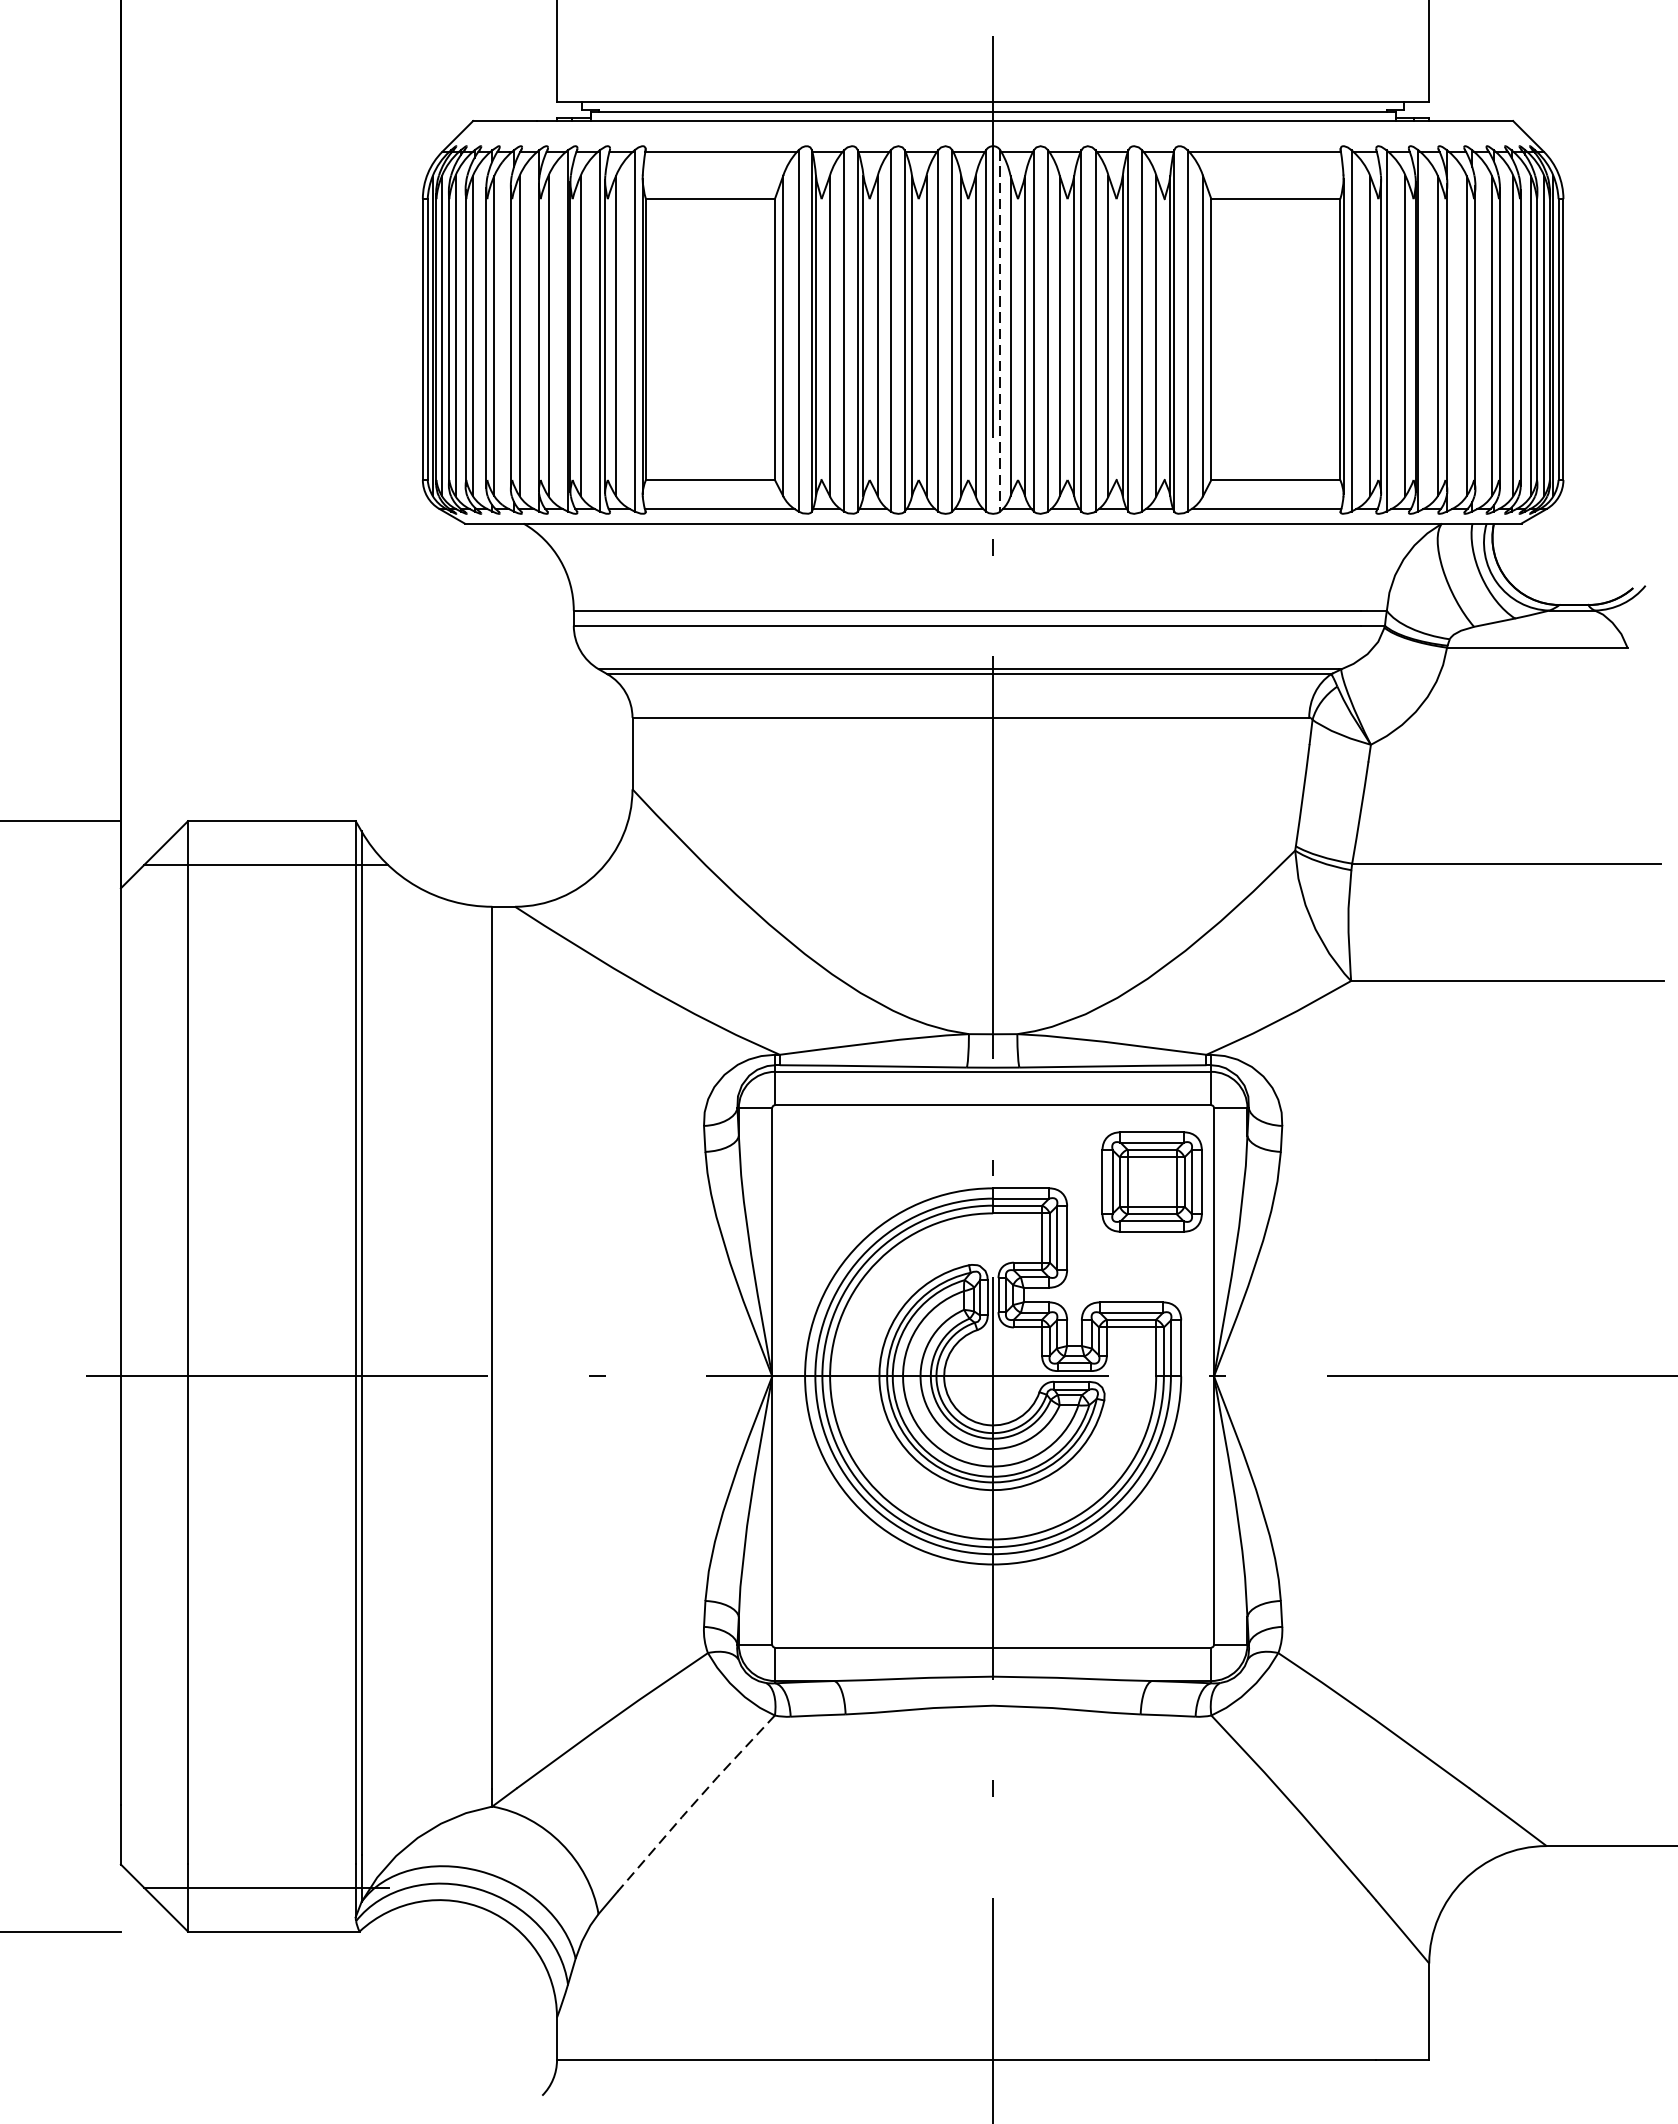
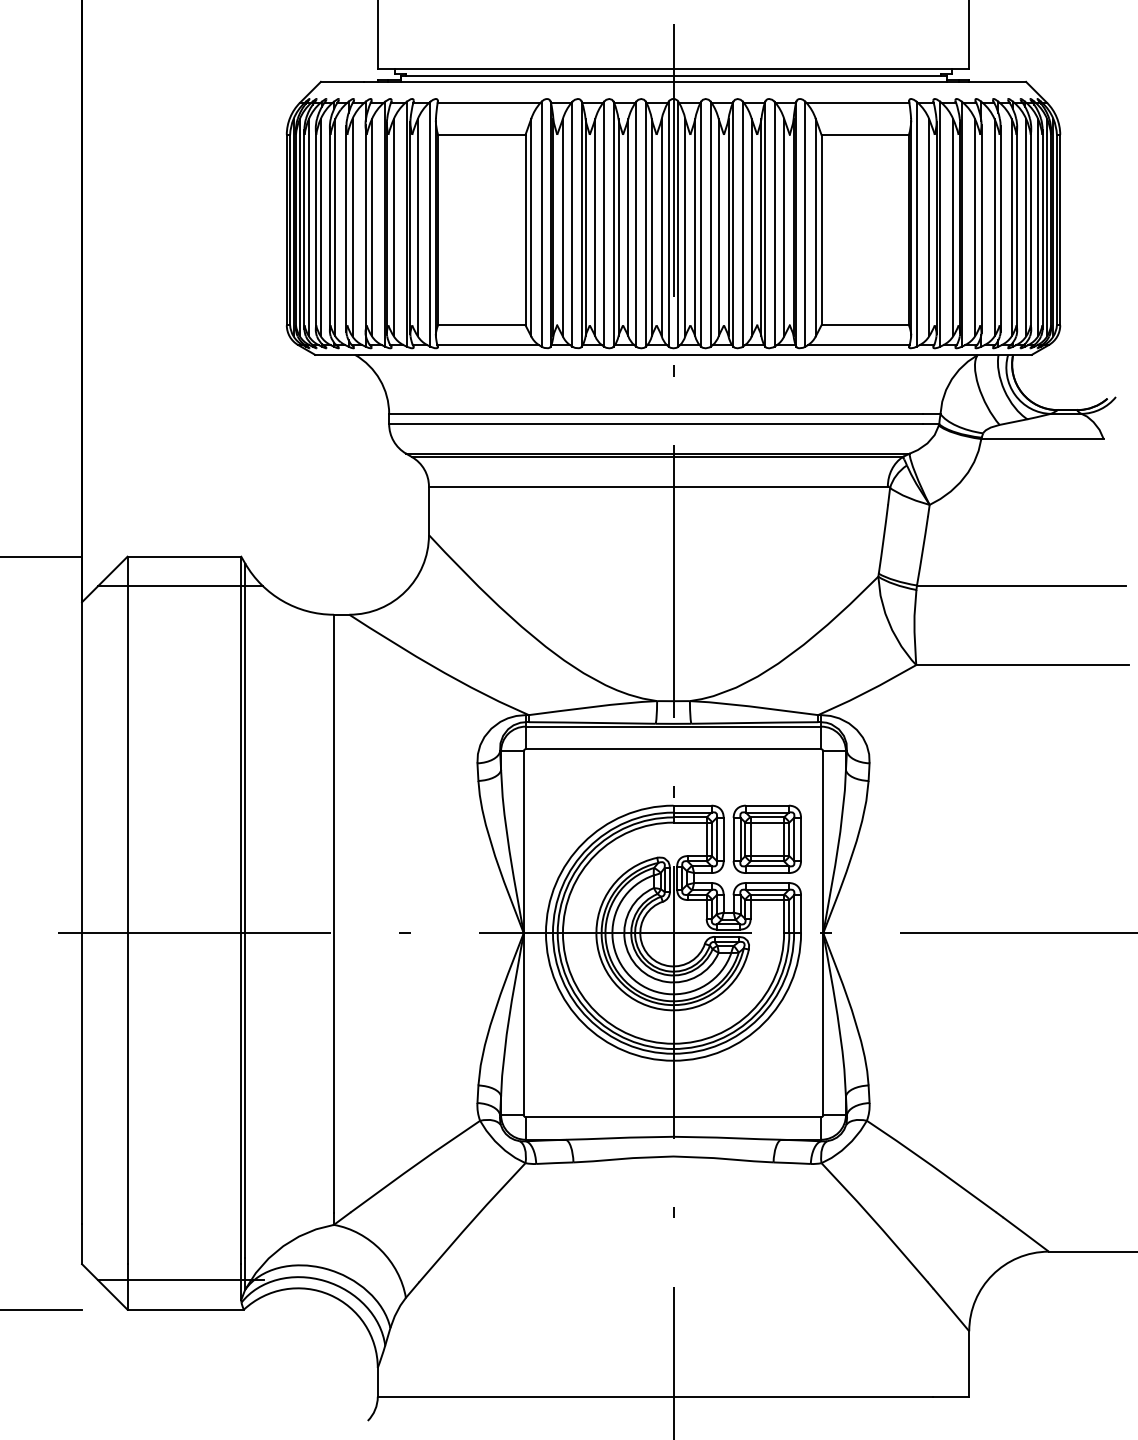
line: (1000, 331) -> (678, 224), dashed -> solid
part: (1150, 1180) -> (766, 838), moved
line: (695, 1803) -> (471, 1222), dashed -> solid

